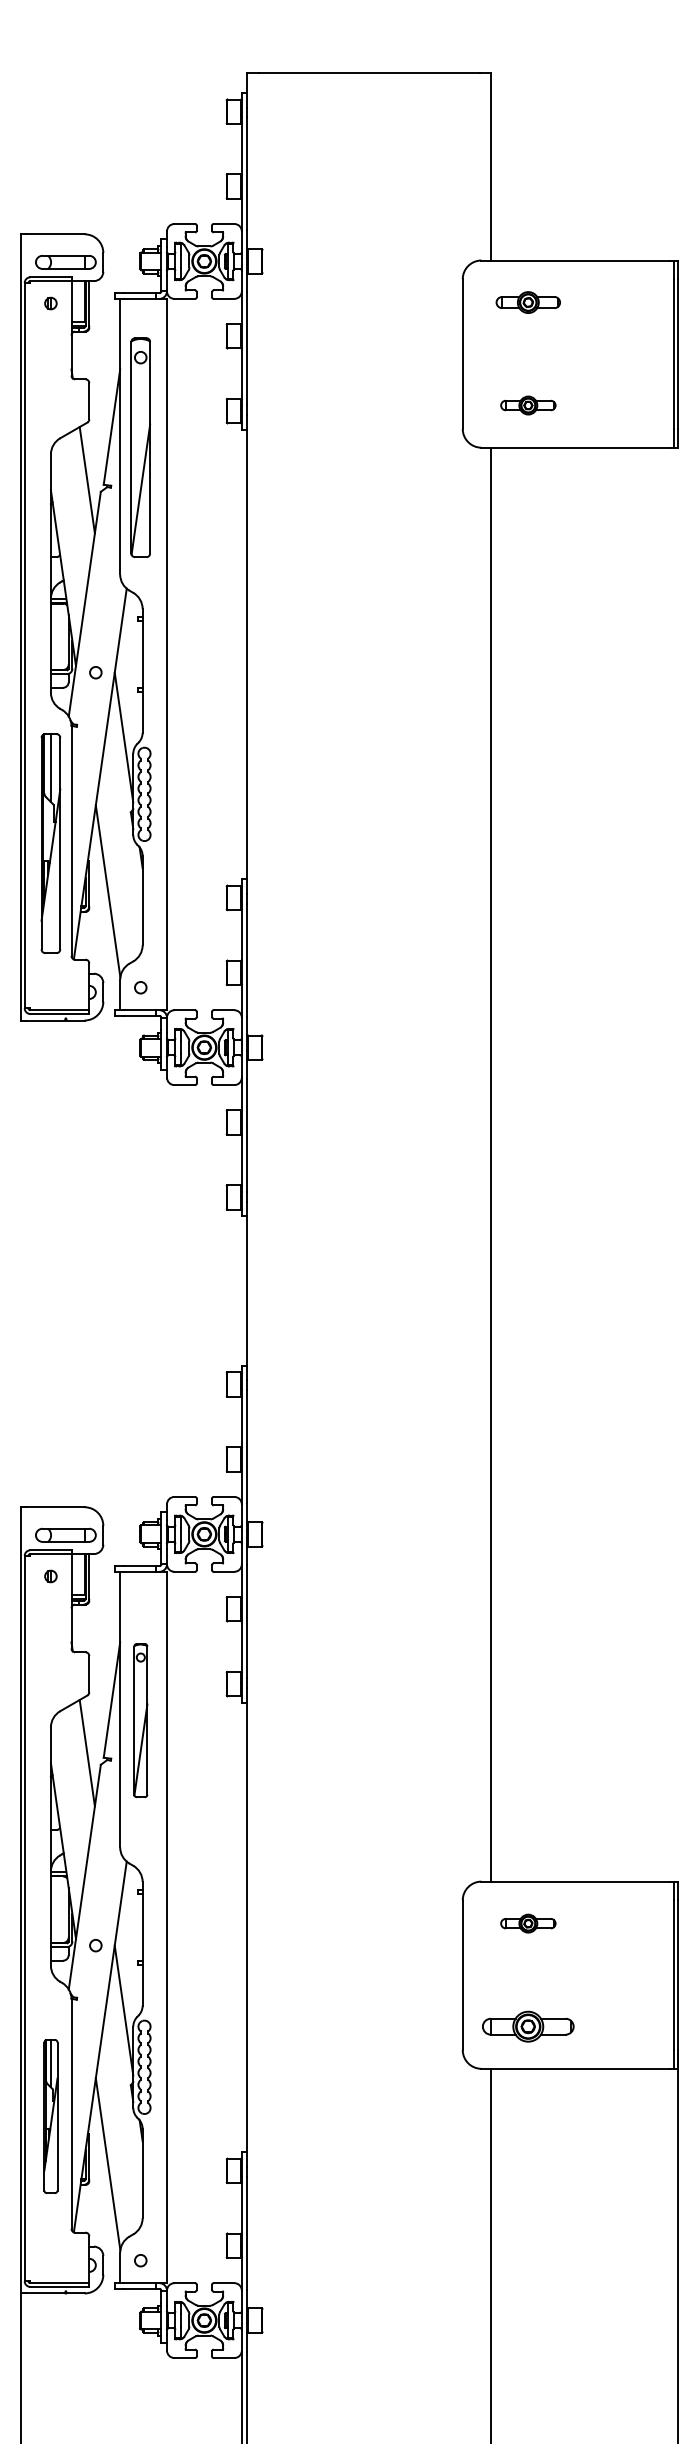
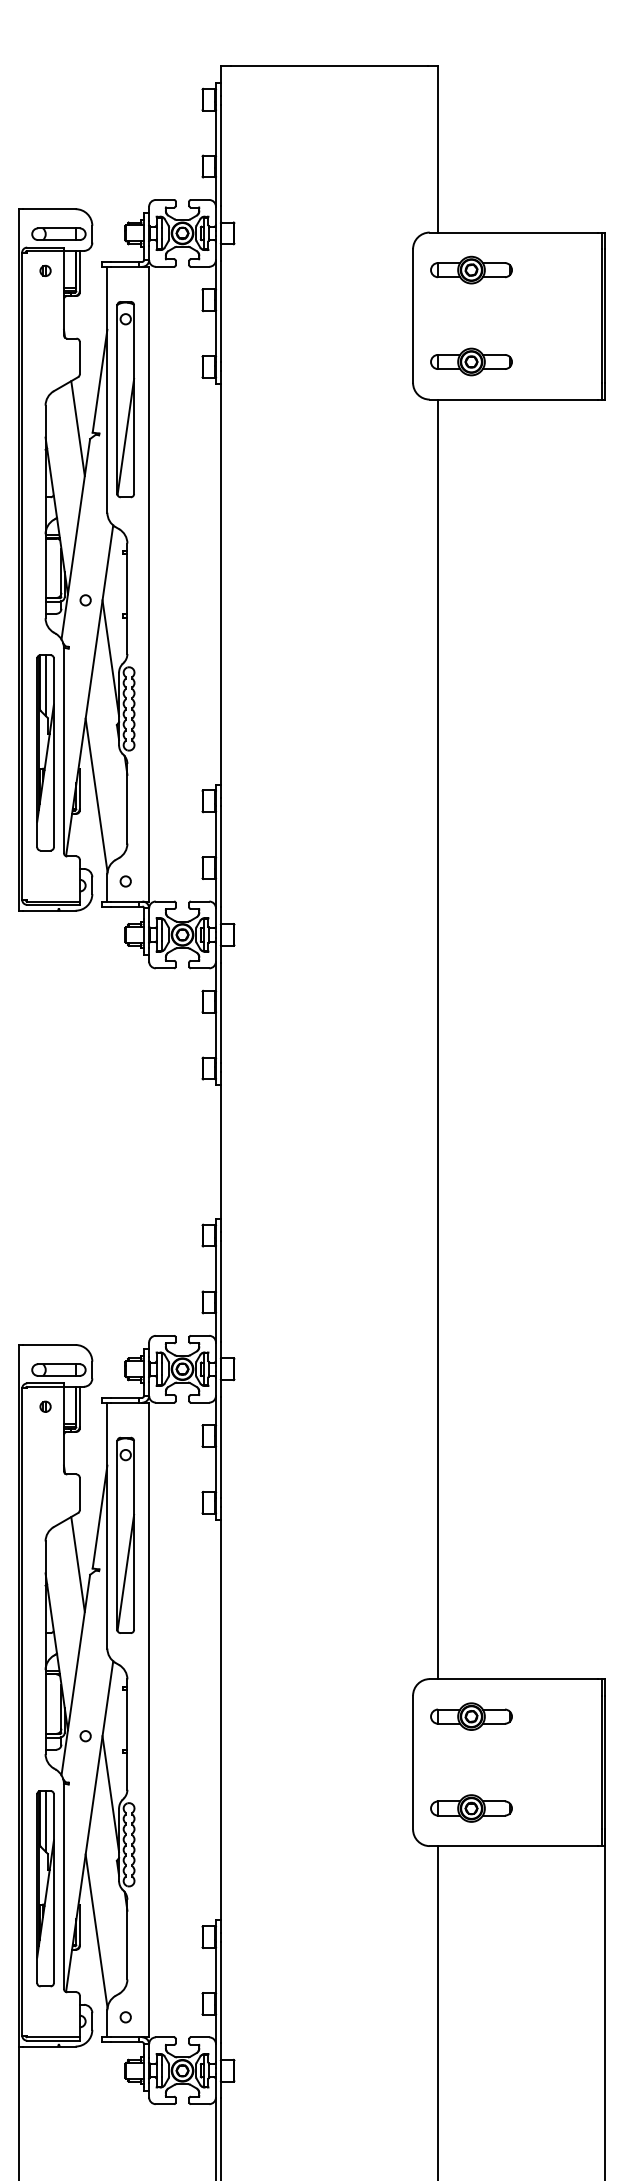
part: (528, 302) -> (471, 270), size x1.43
part: (528, 405) -> (471, 361), size x1.67
part: (140, 1720) -> (125, 1535), size x1.43
part: (528, 1923) -> (471, 1716), size x1.67
part: (50, 2116) -> (45, 1888), size x1.43

